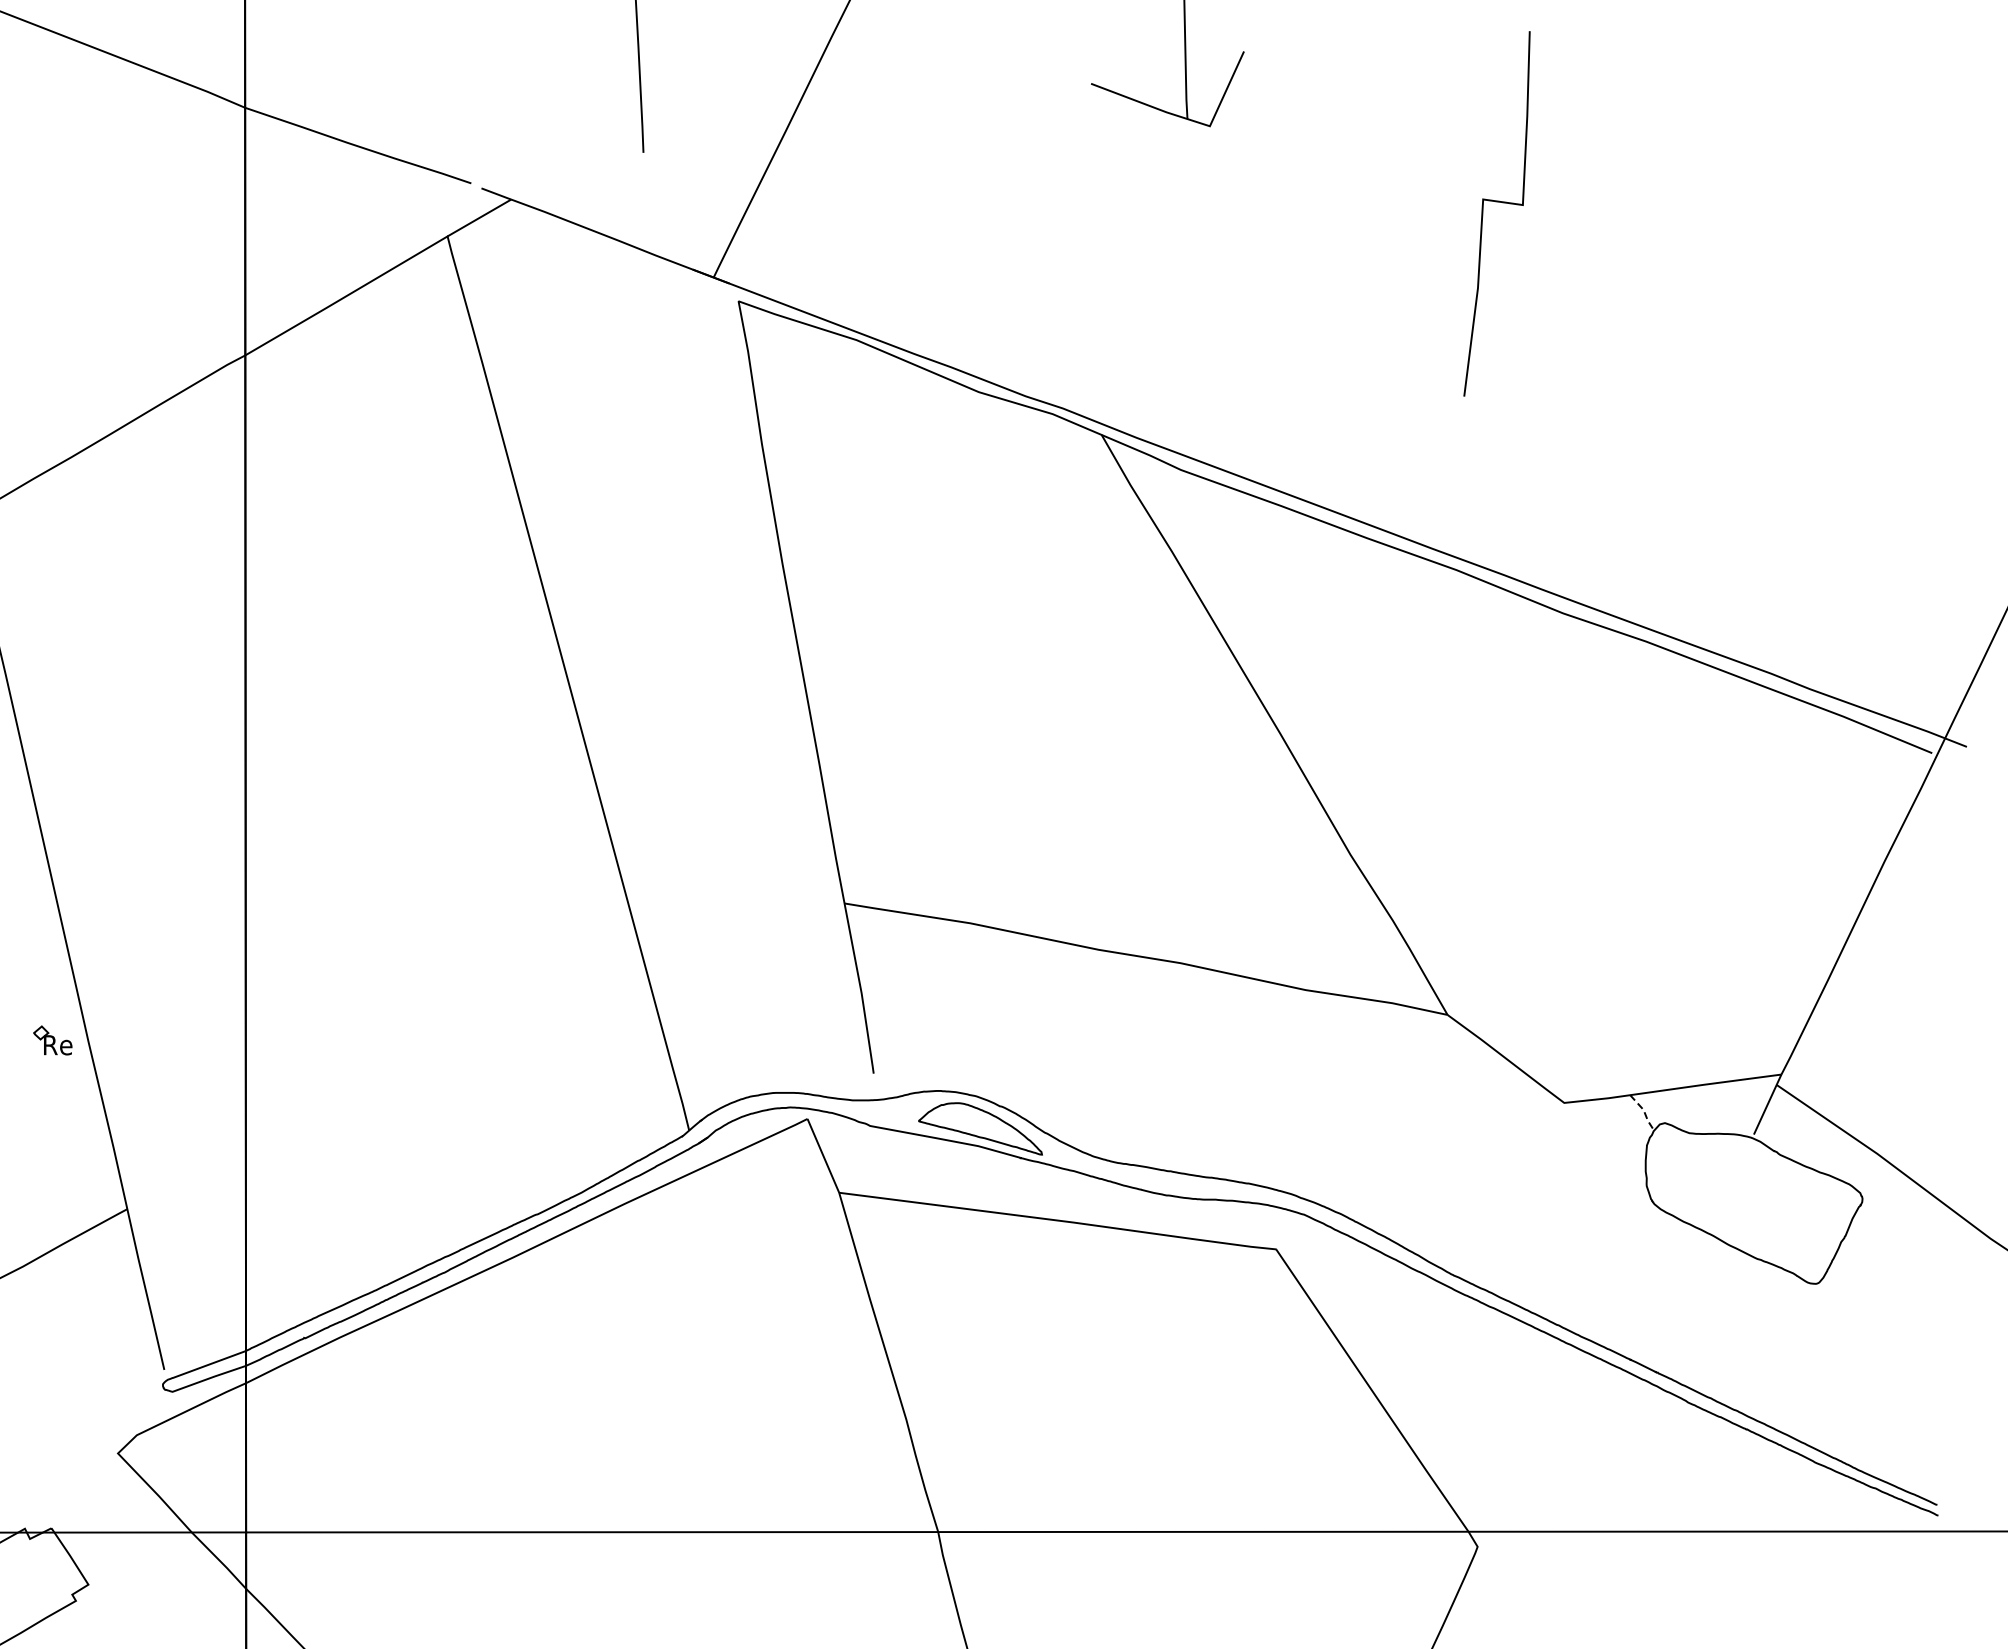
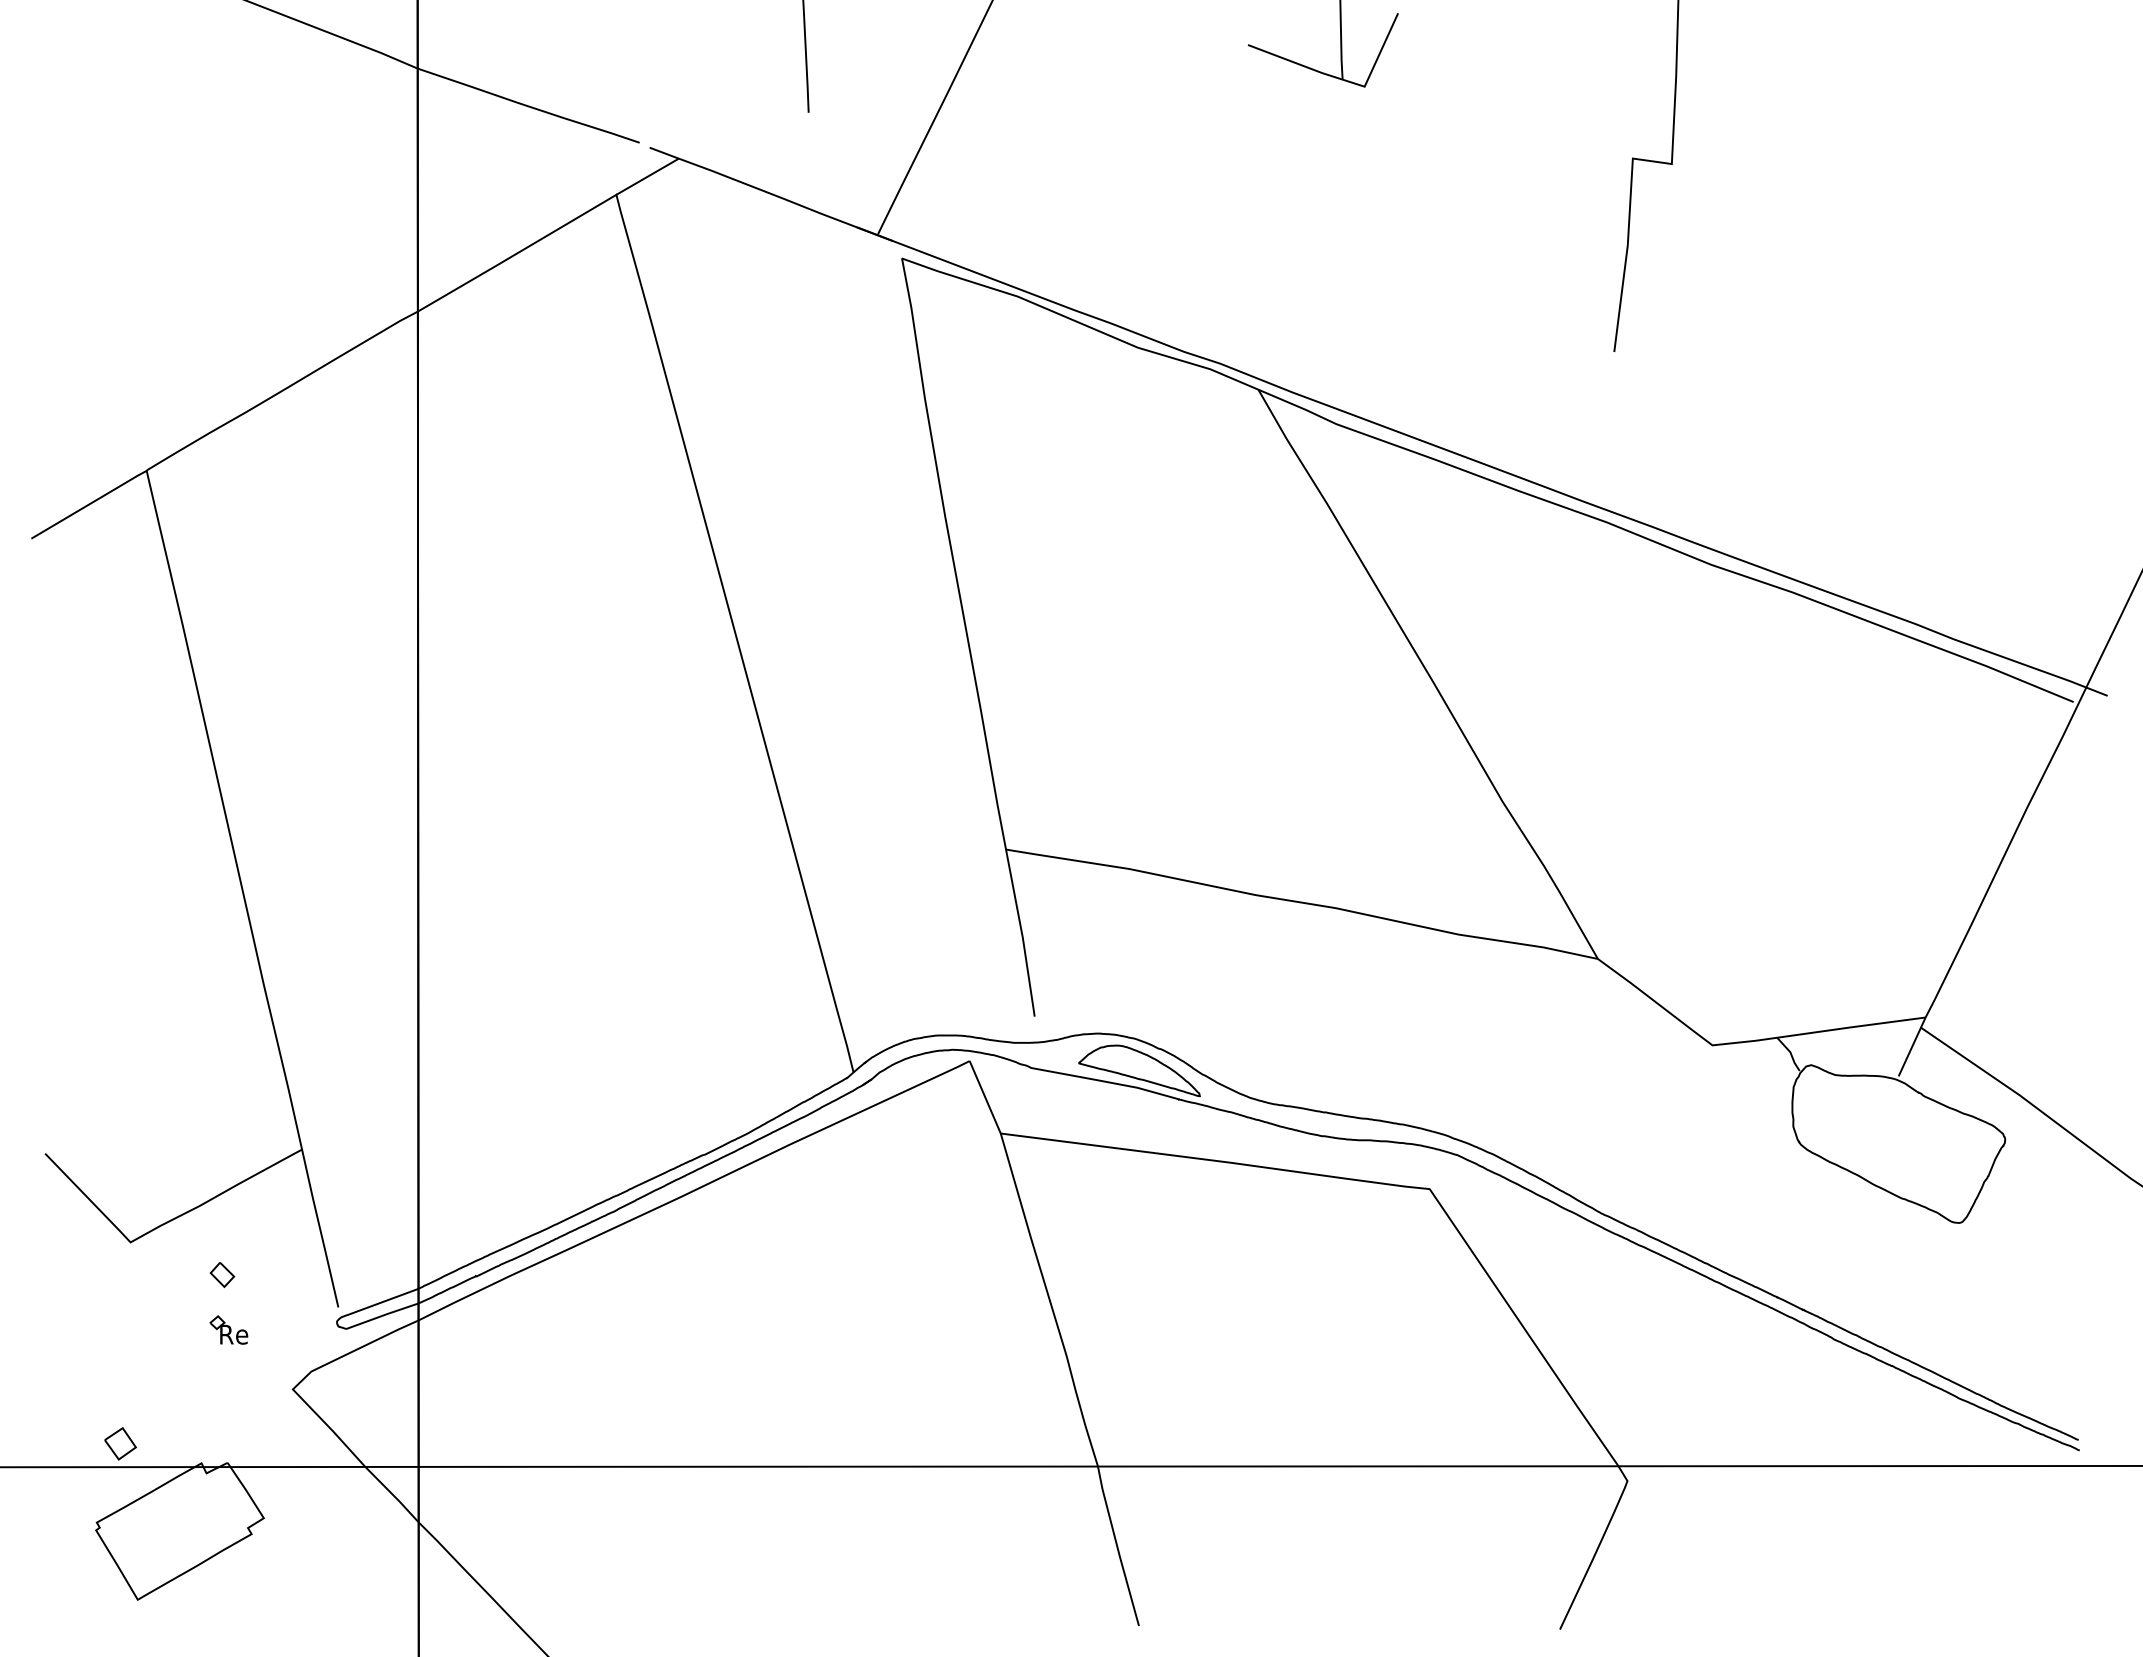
part: (52, 1039) -> (228, 1329), moved
line: (1643, 1111) -> (1790, 1053), dashed -> solid
part: (46, 1337) -> (222, 1275), added

